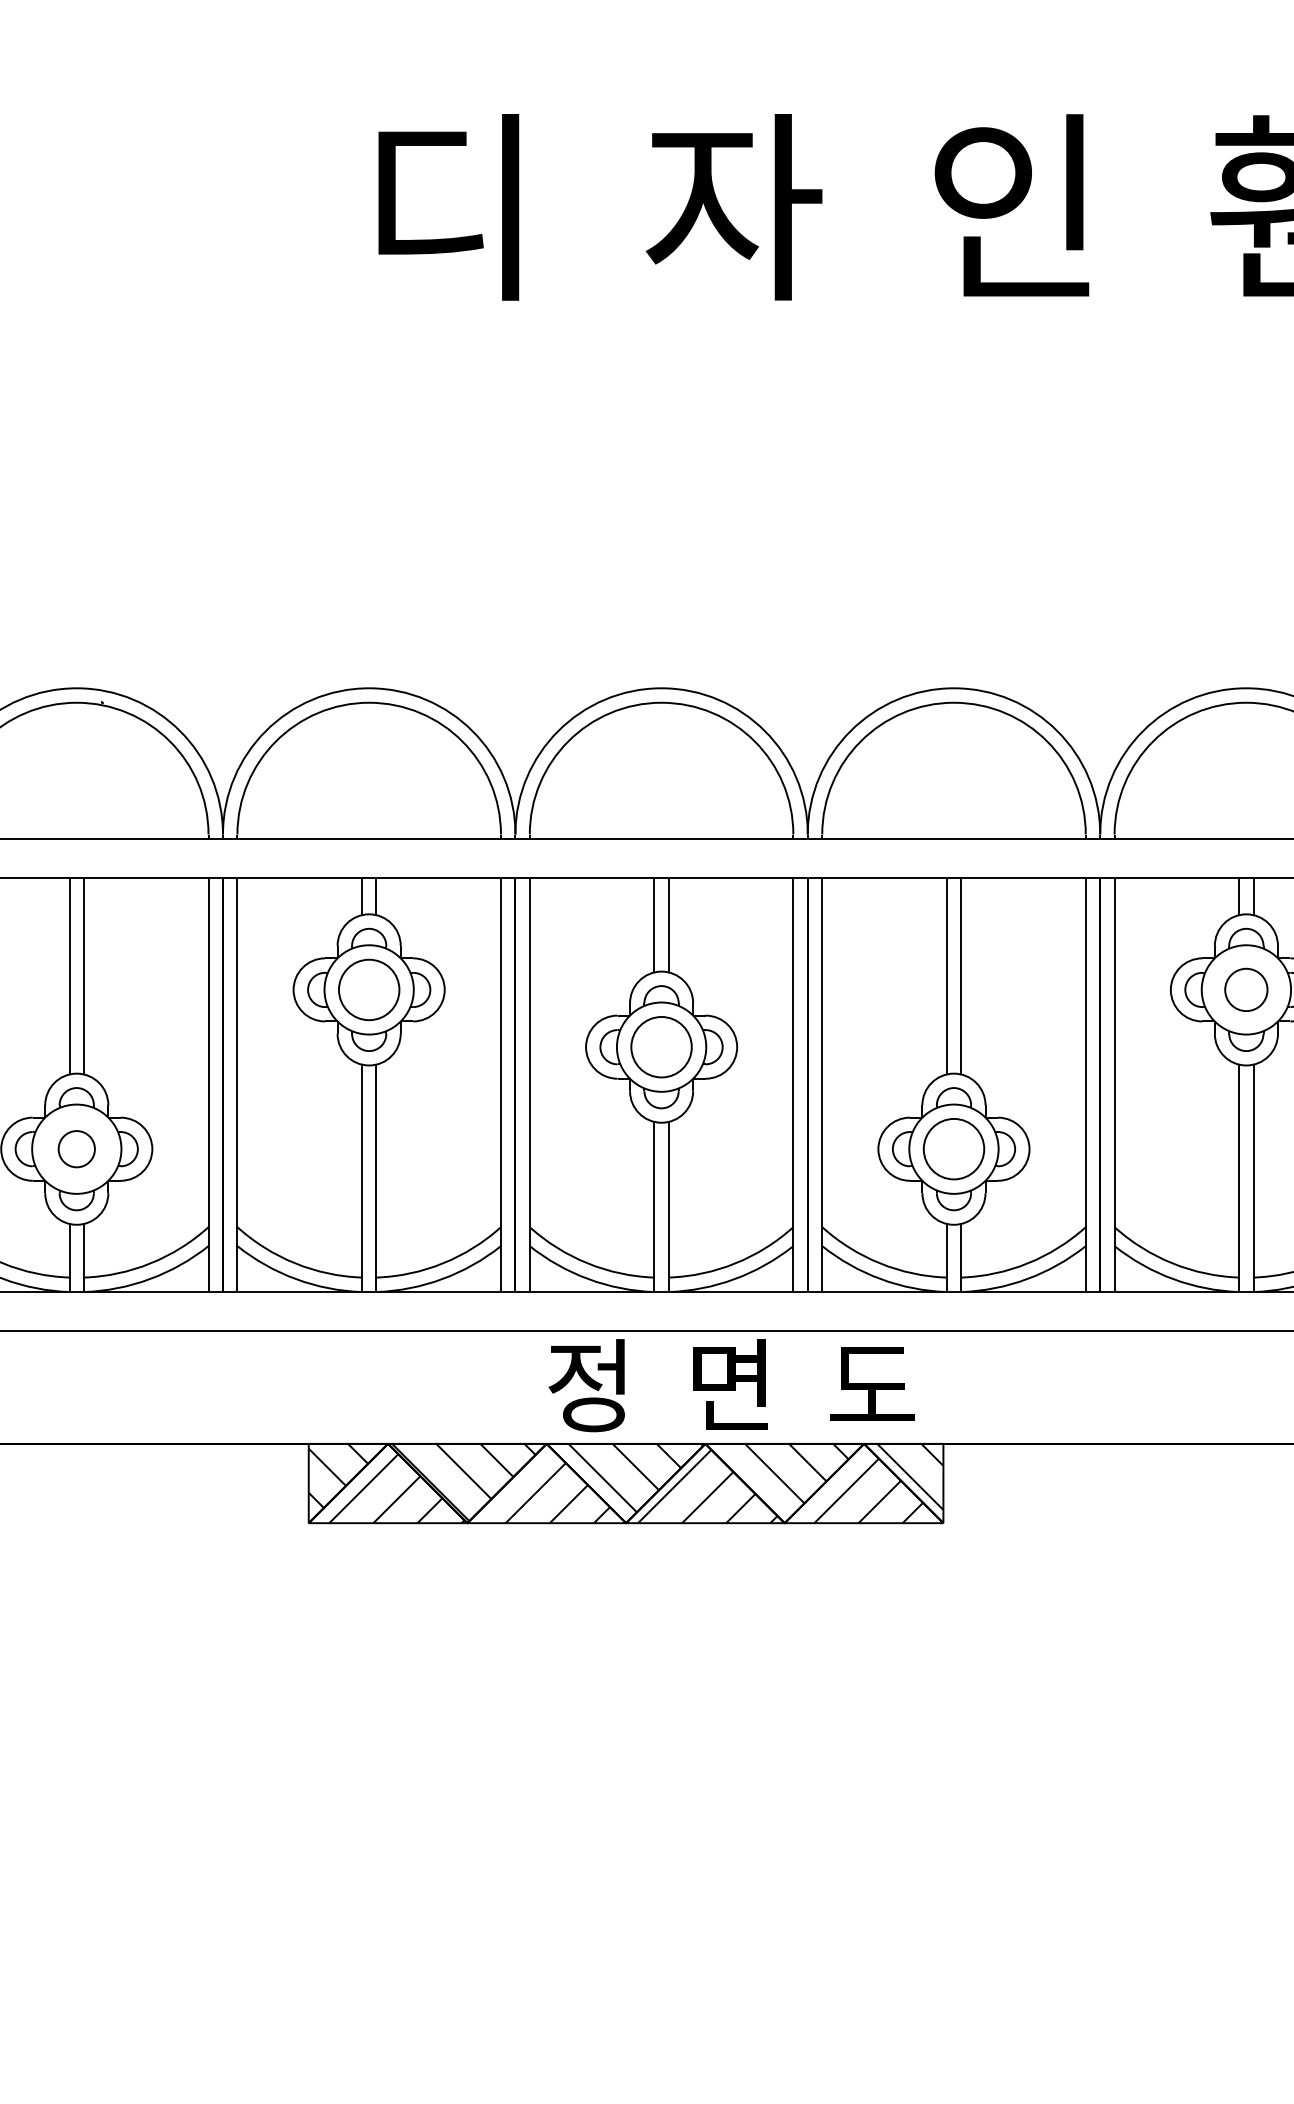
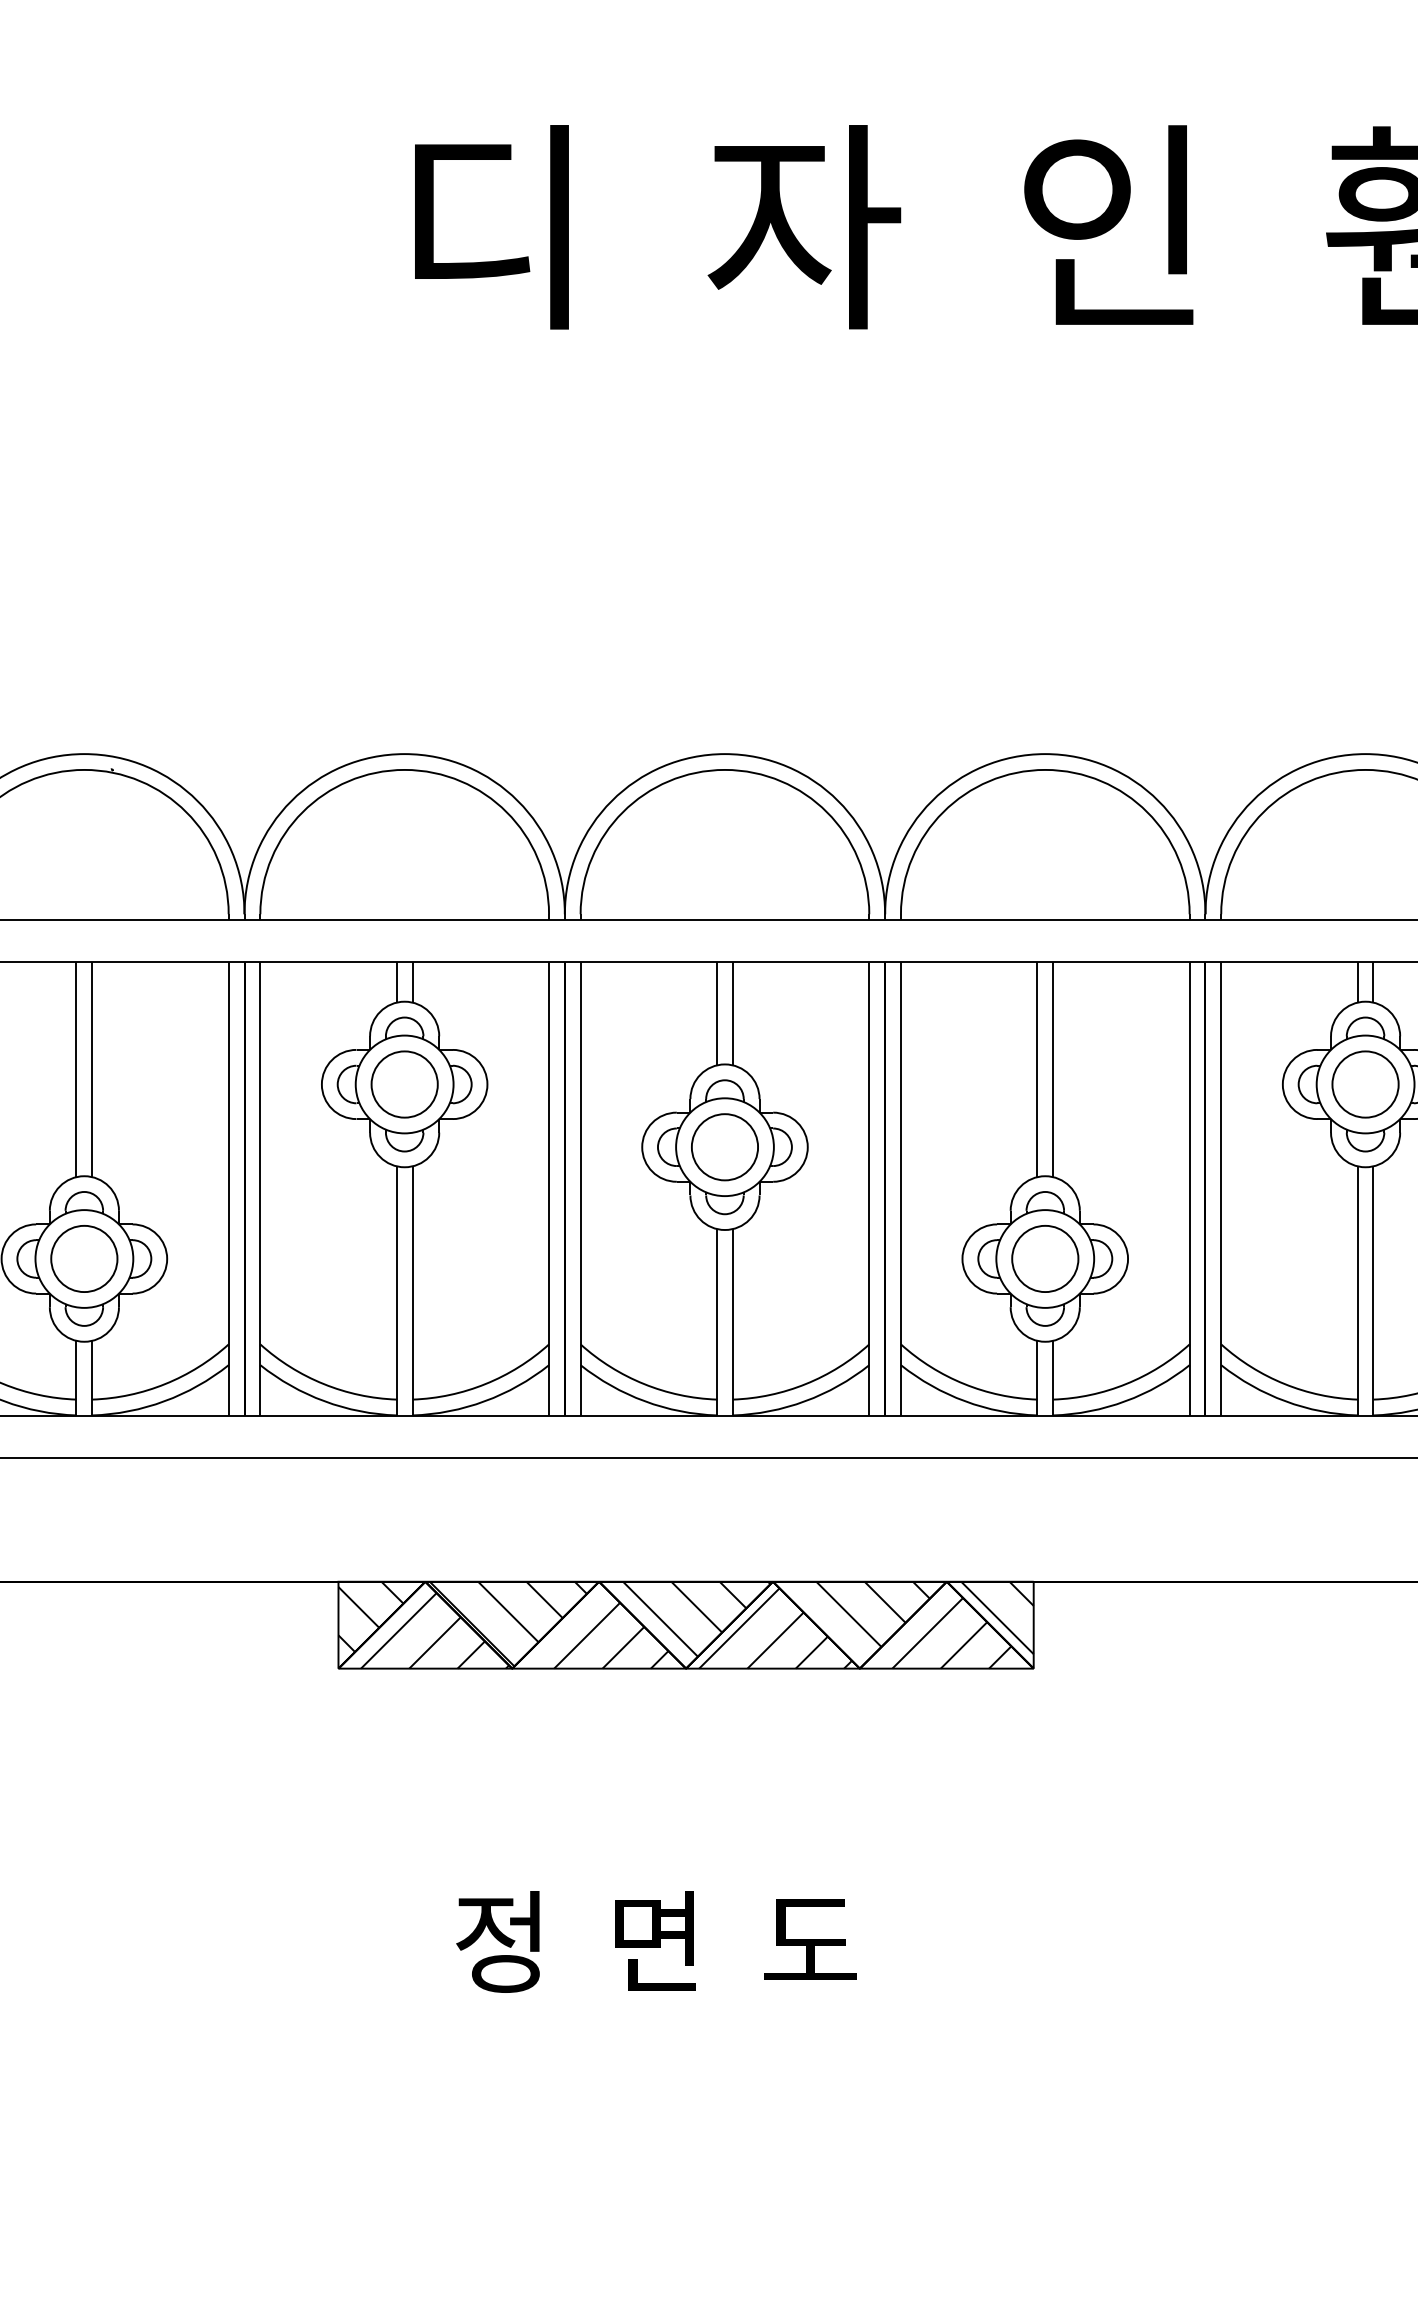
part: (1246, 989) -> (1365, 1084), size x1.43
part: (76, 1148) -> (84, 1258), size x1.67
text: (731, 1385) -> (656, 1941), moved

